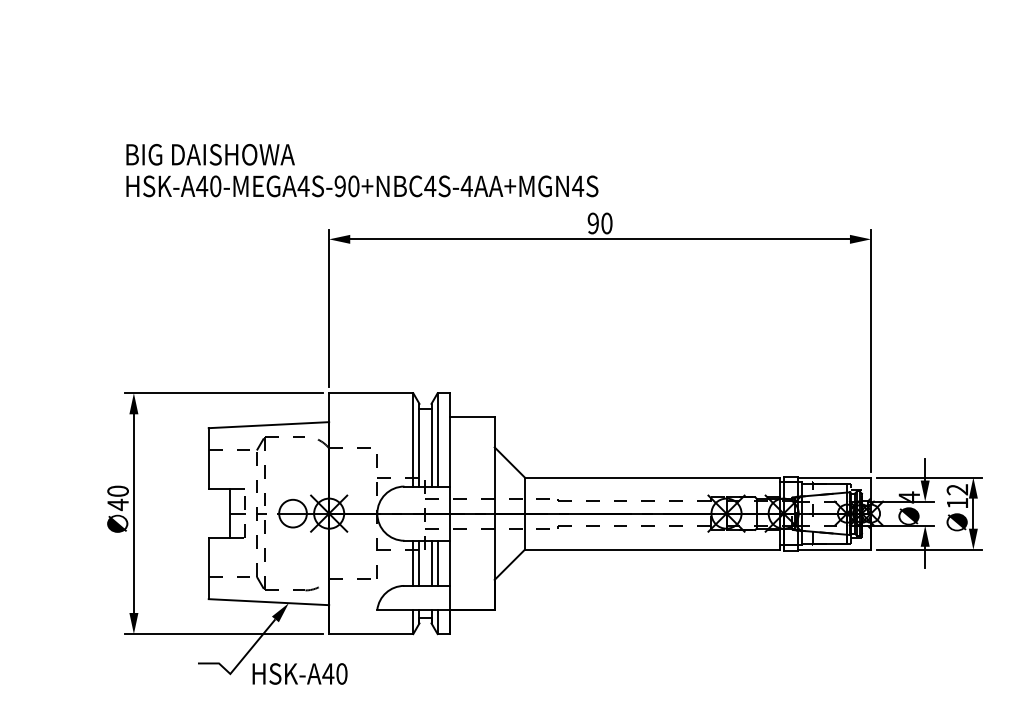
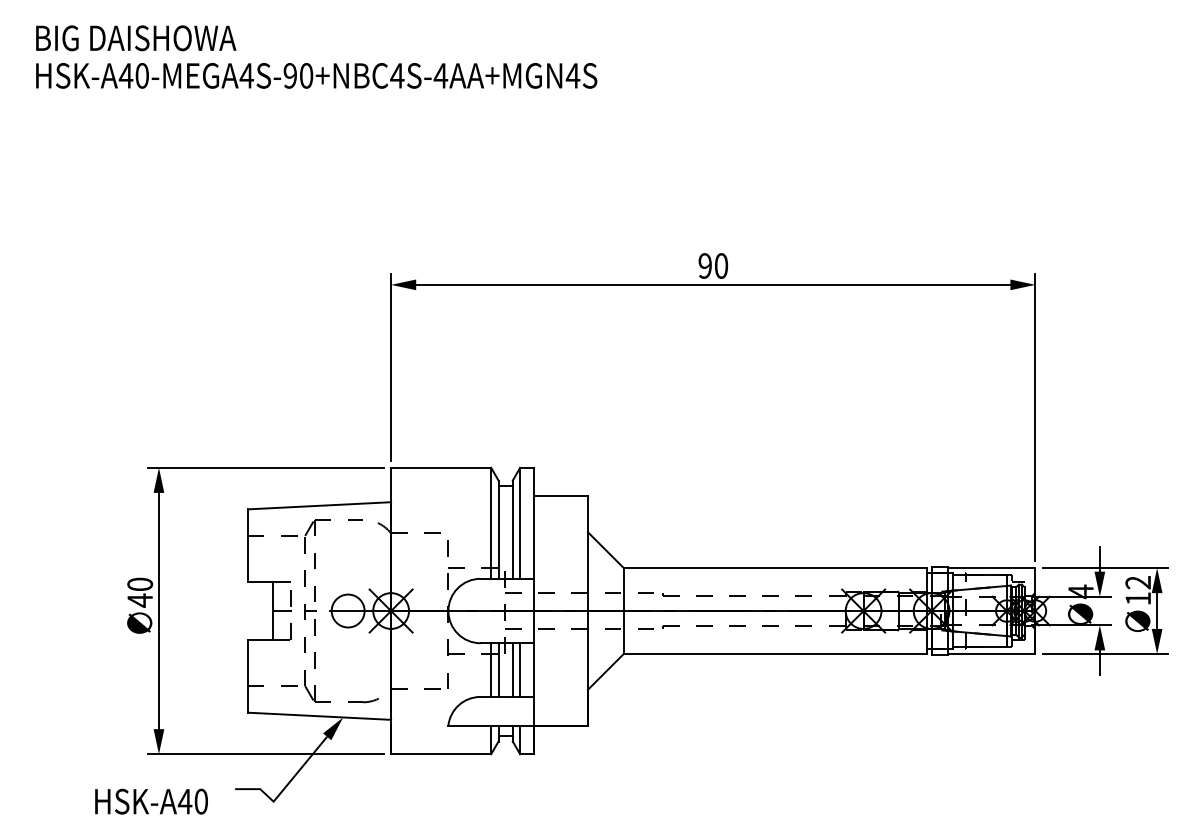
text: (362, 170) -> (316, 56), moved
text: (300, 673) -> (151, 801), moved

